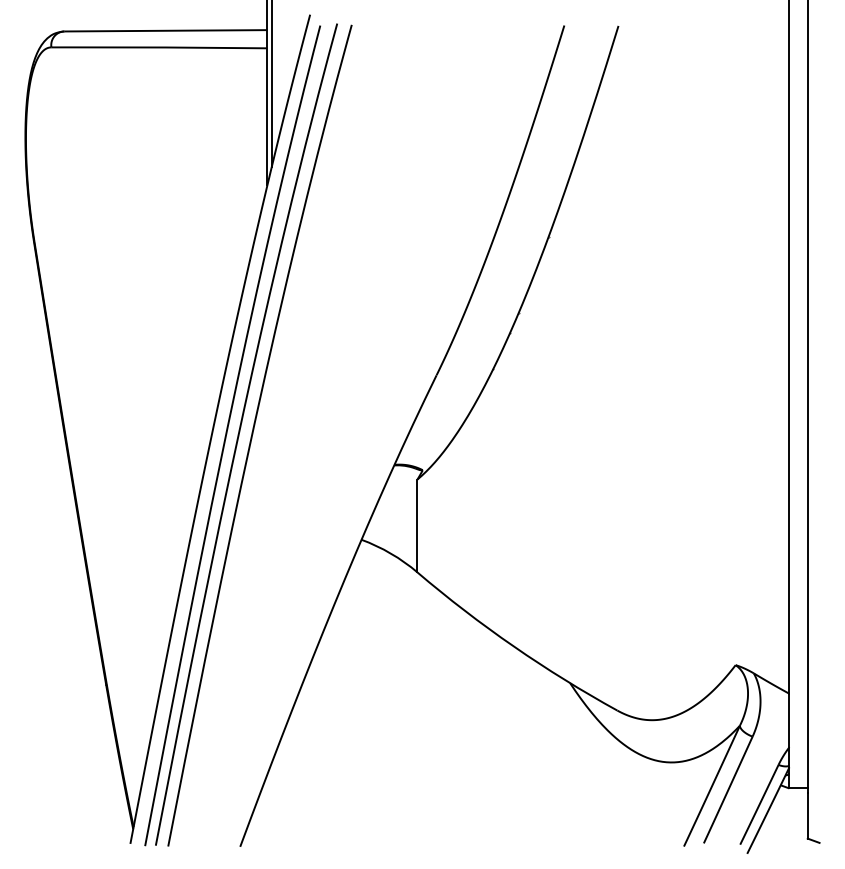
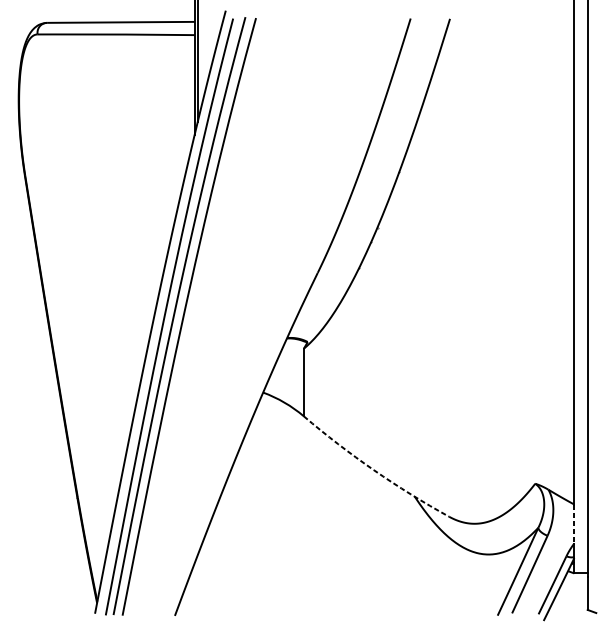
arc: (513, 646) -> (373, 470), solid -> dashed
line: (789, 720) -> (574, 524), solid -> dashed

